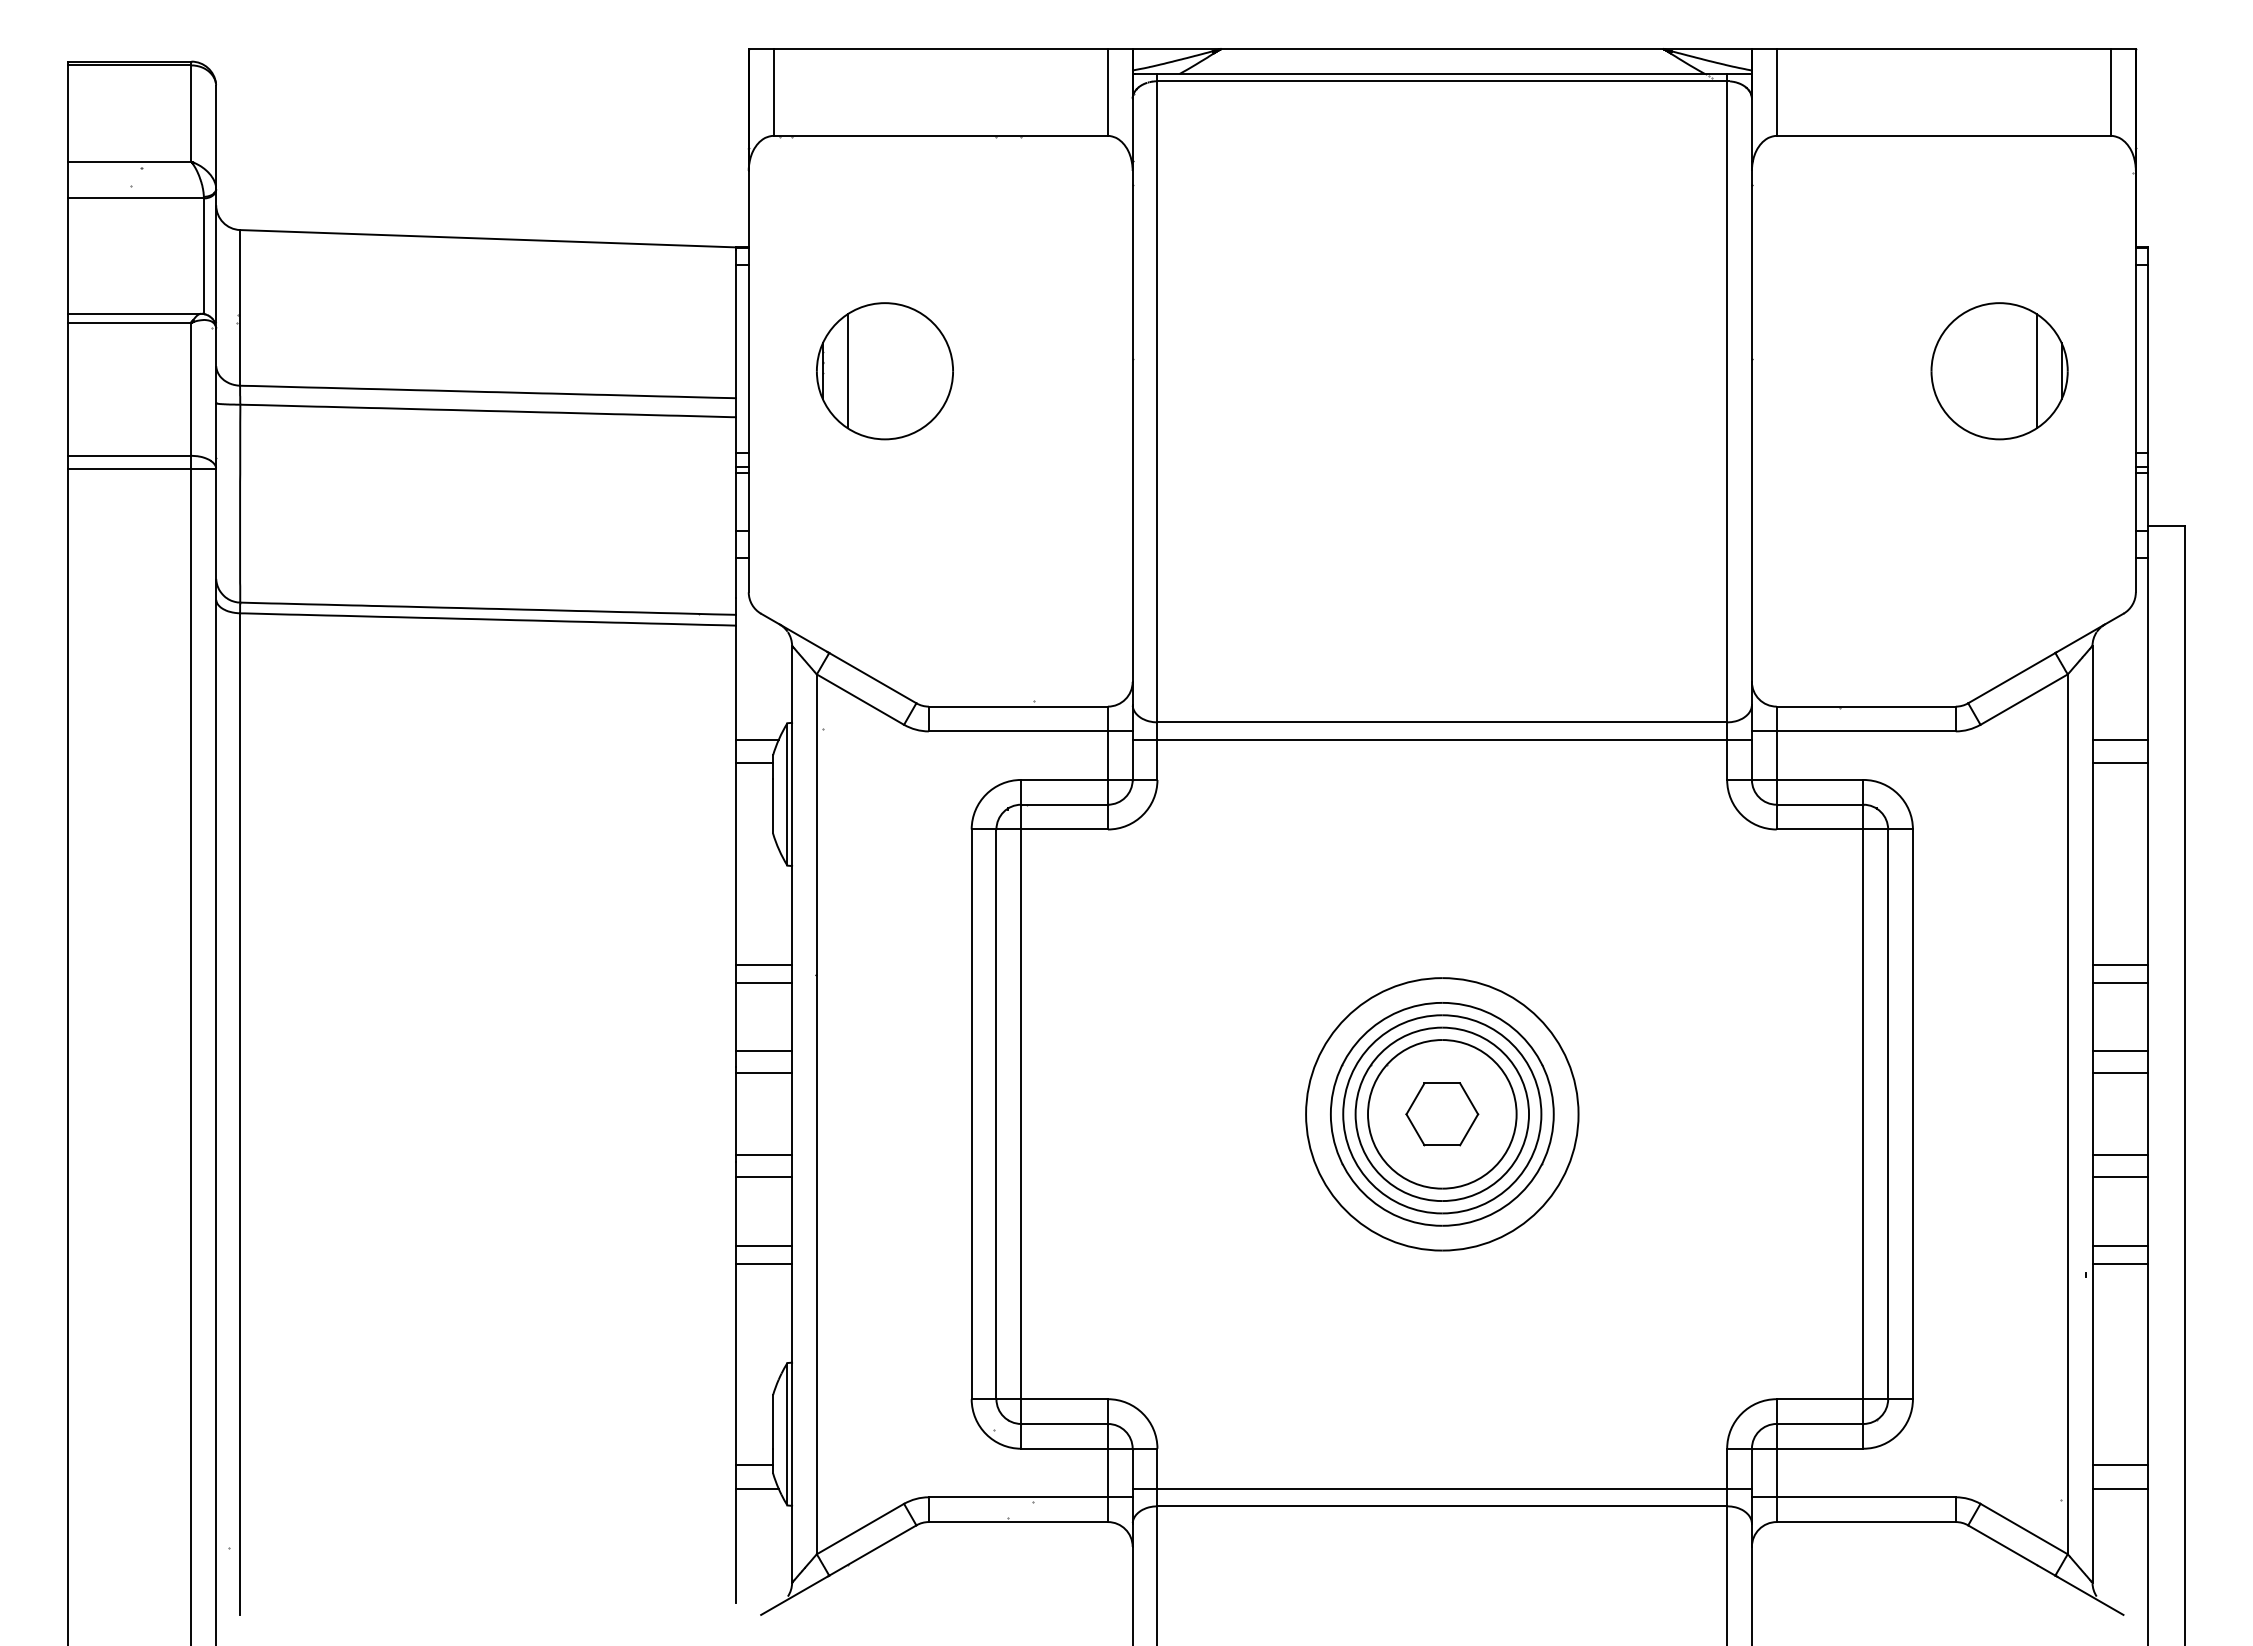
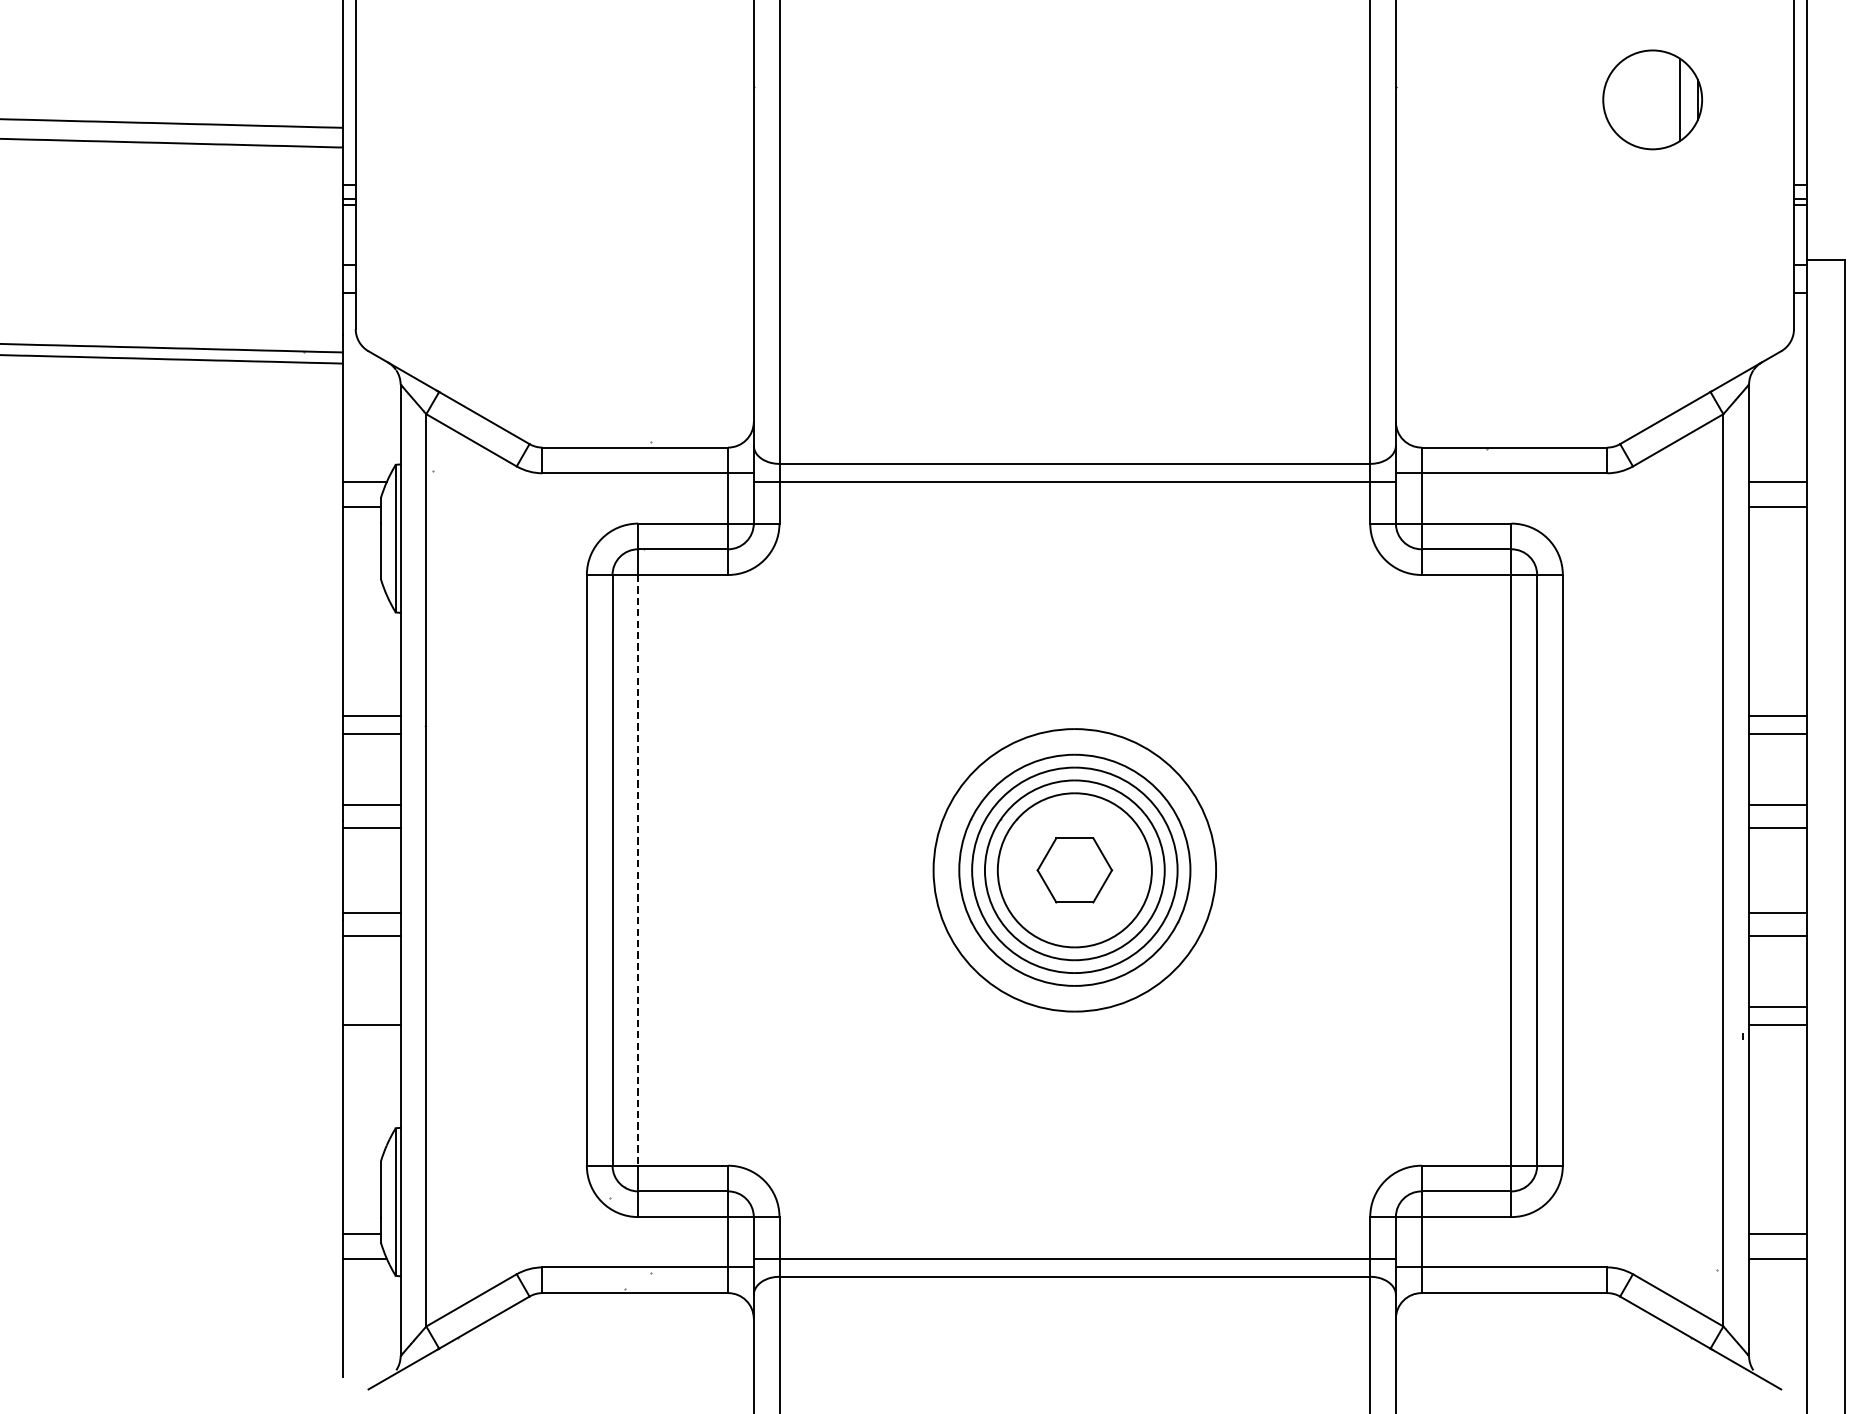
part: (884, 371) -> (496, 100), removed
part: (1999, 371) -> (1652, 100), size x0.7
line: (1021, 1114) -> (638, 870), solid -> dashed
line: (764, 1245) -> (372, 1006), removed

